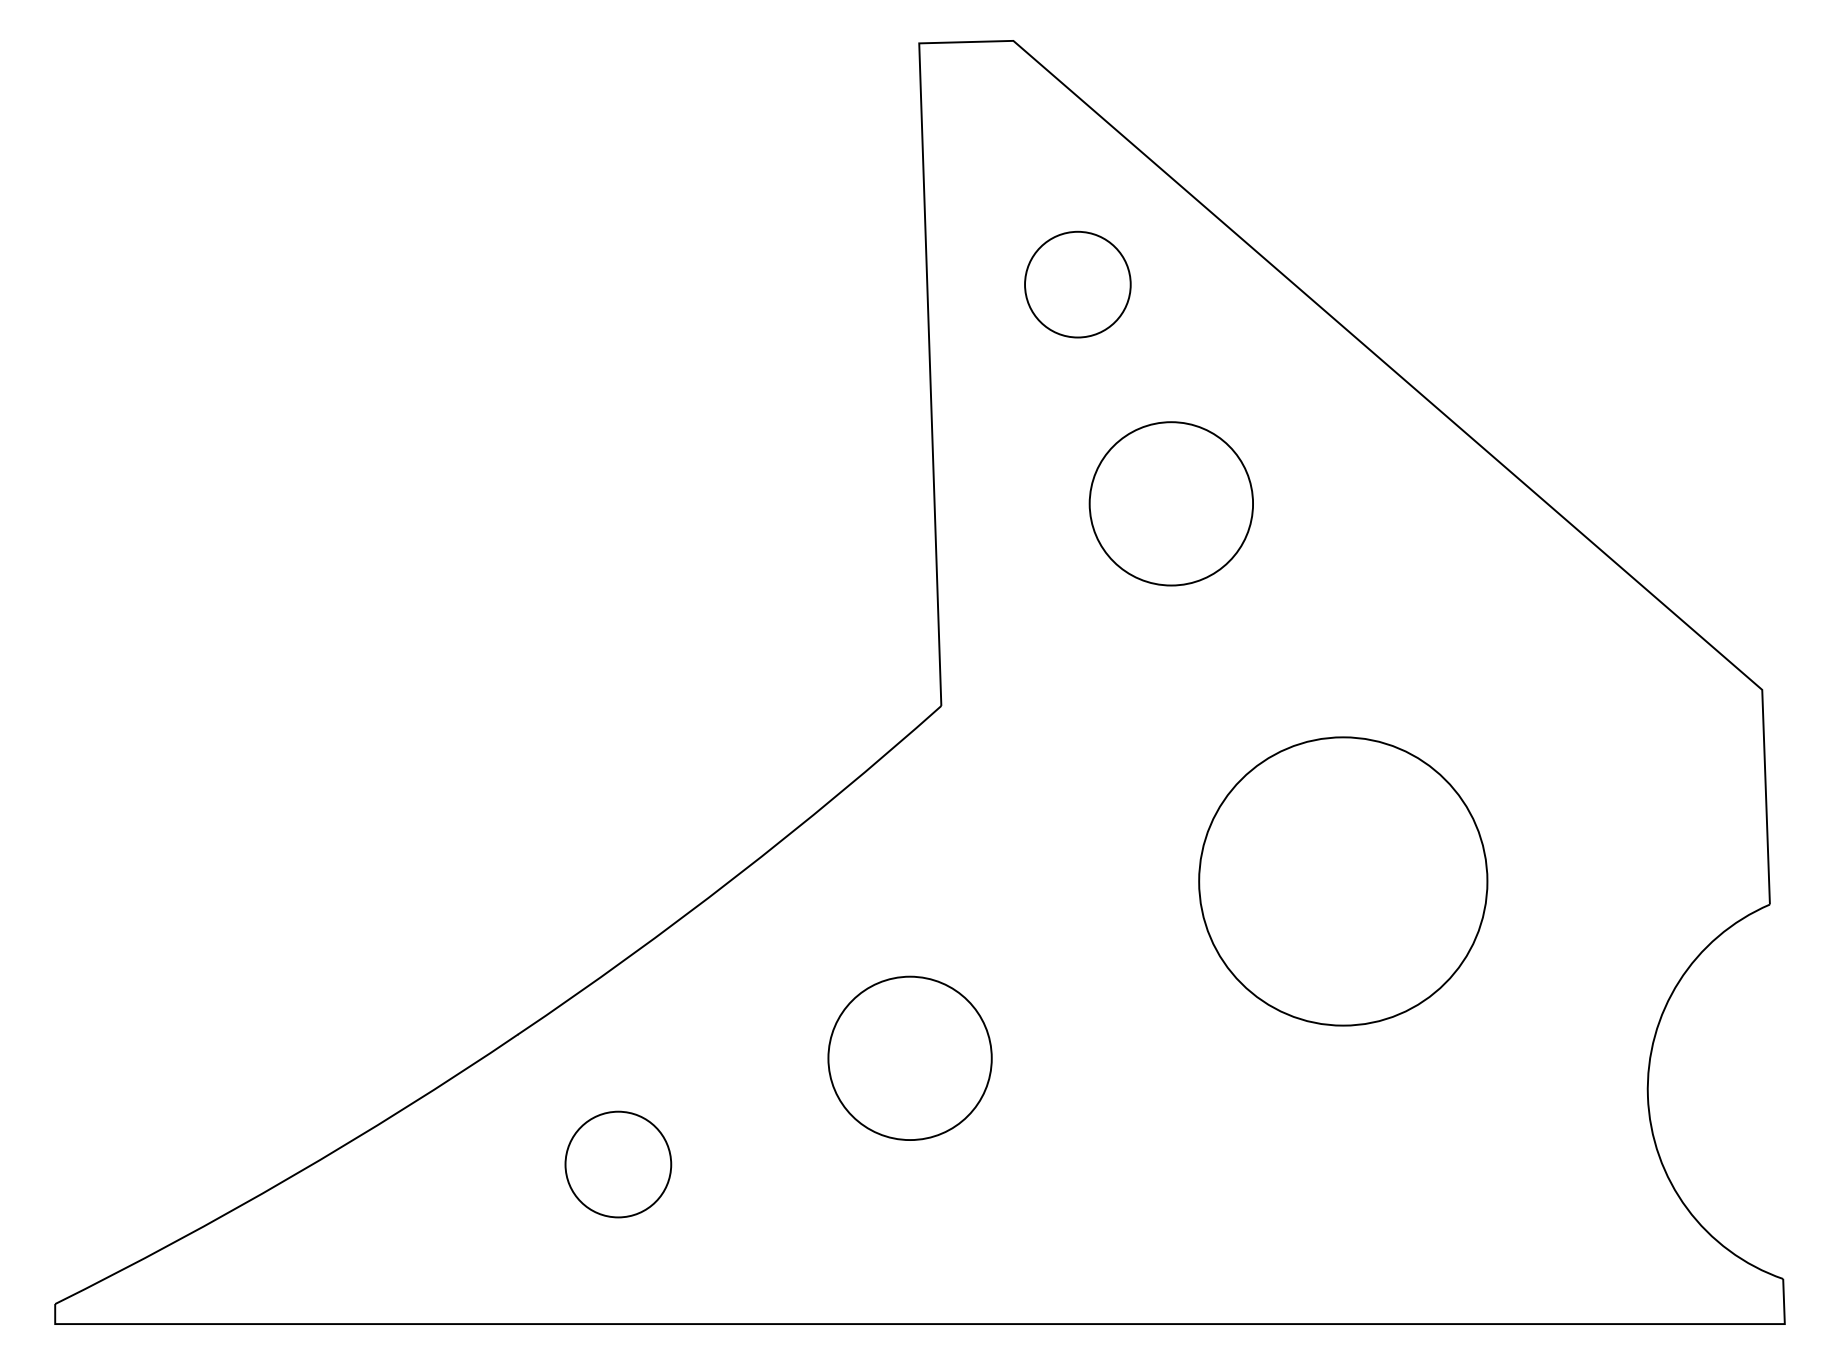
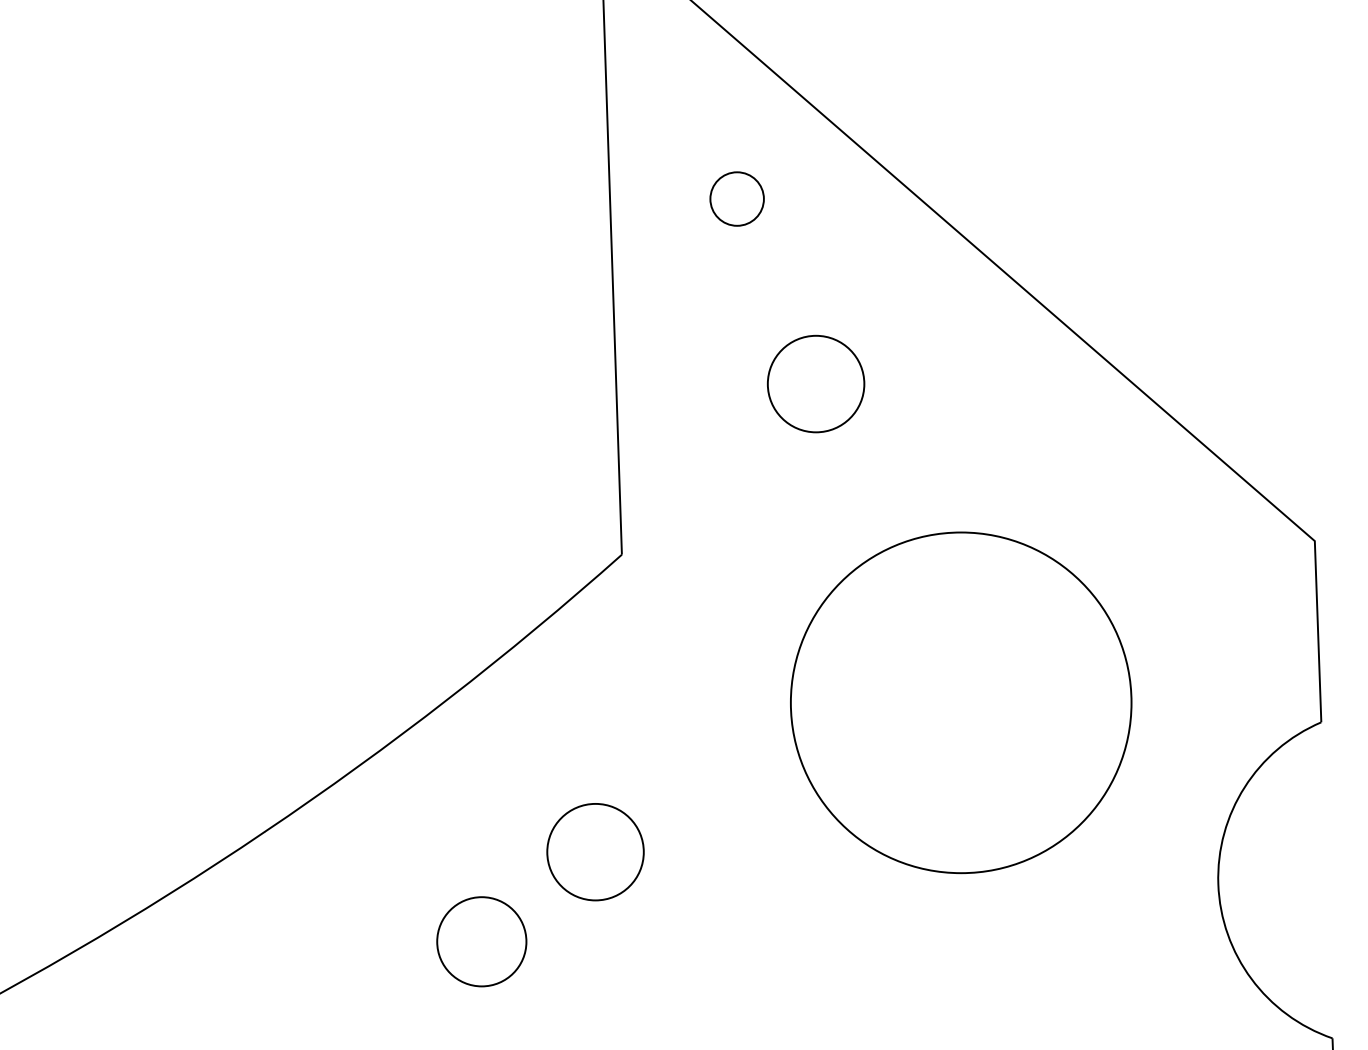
circle: (1077, 284) -> (736, 198), size x0.6
circle: (1171, 503) -> (816, 383), size x0.7
circle: (1343, 881) -> (961, 702), size x1.4
circle: (909, 1058) -> (595, 852), size x0.7
circle: (618, 1164) -> (481, 941), moved

